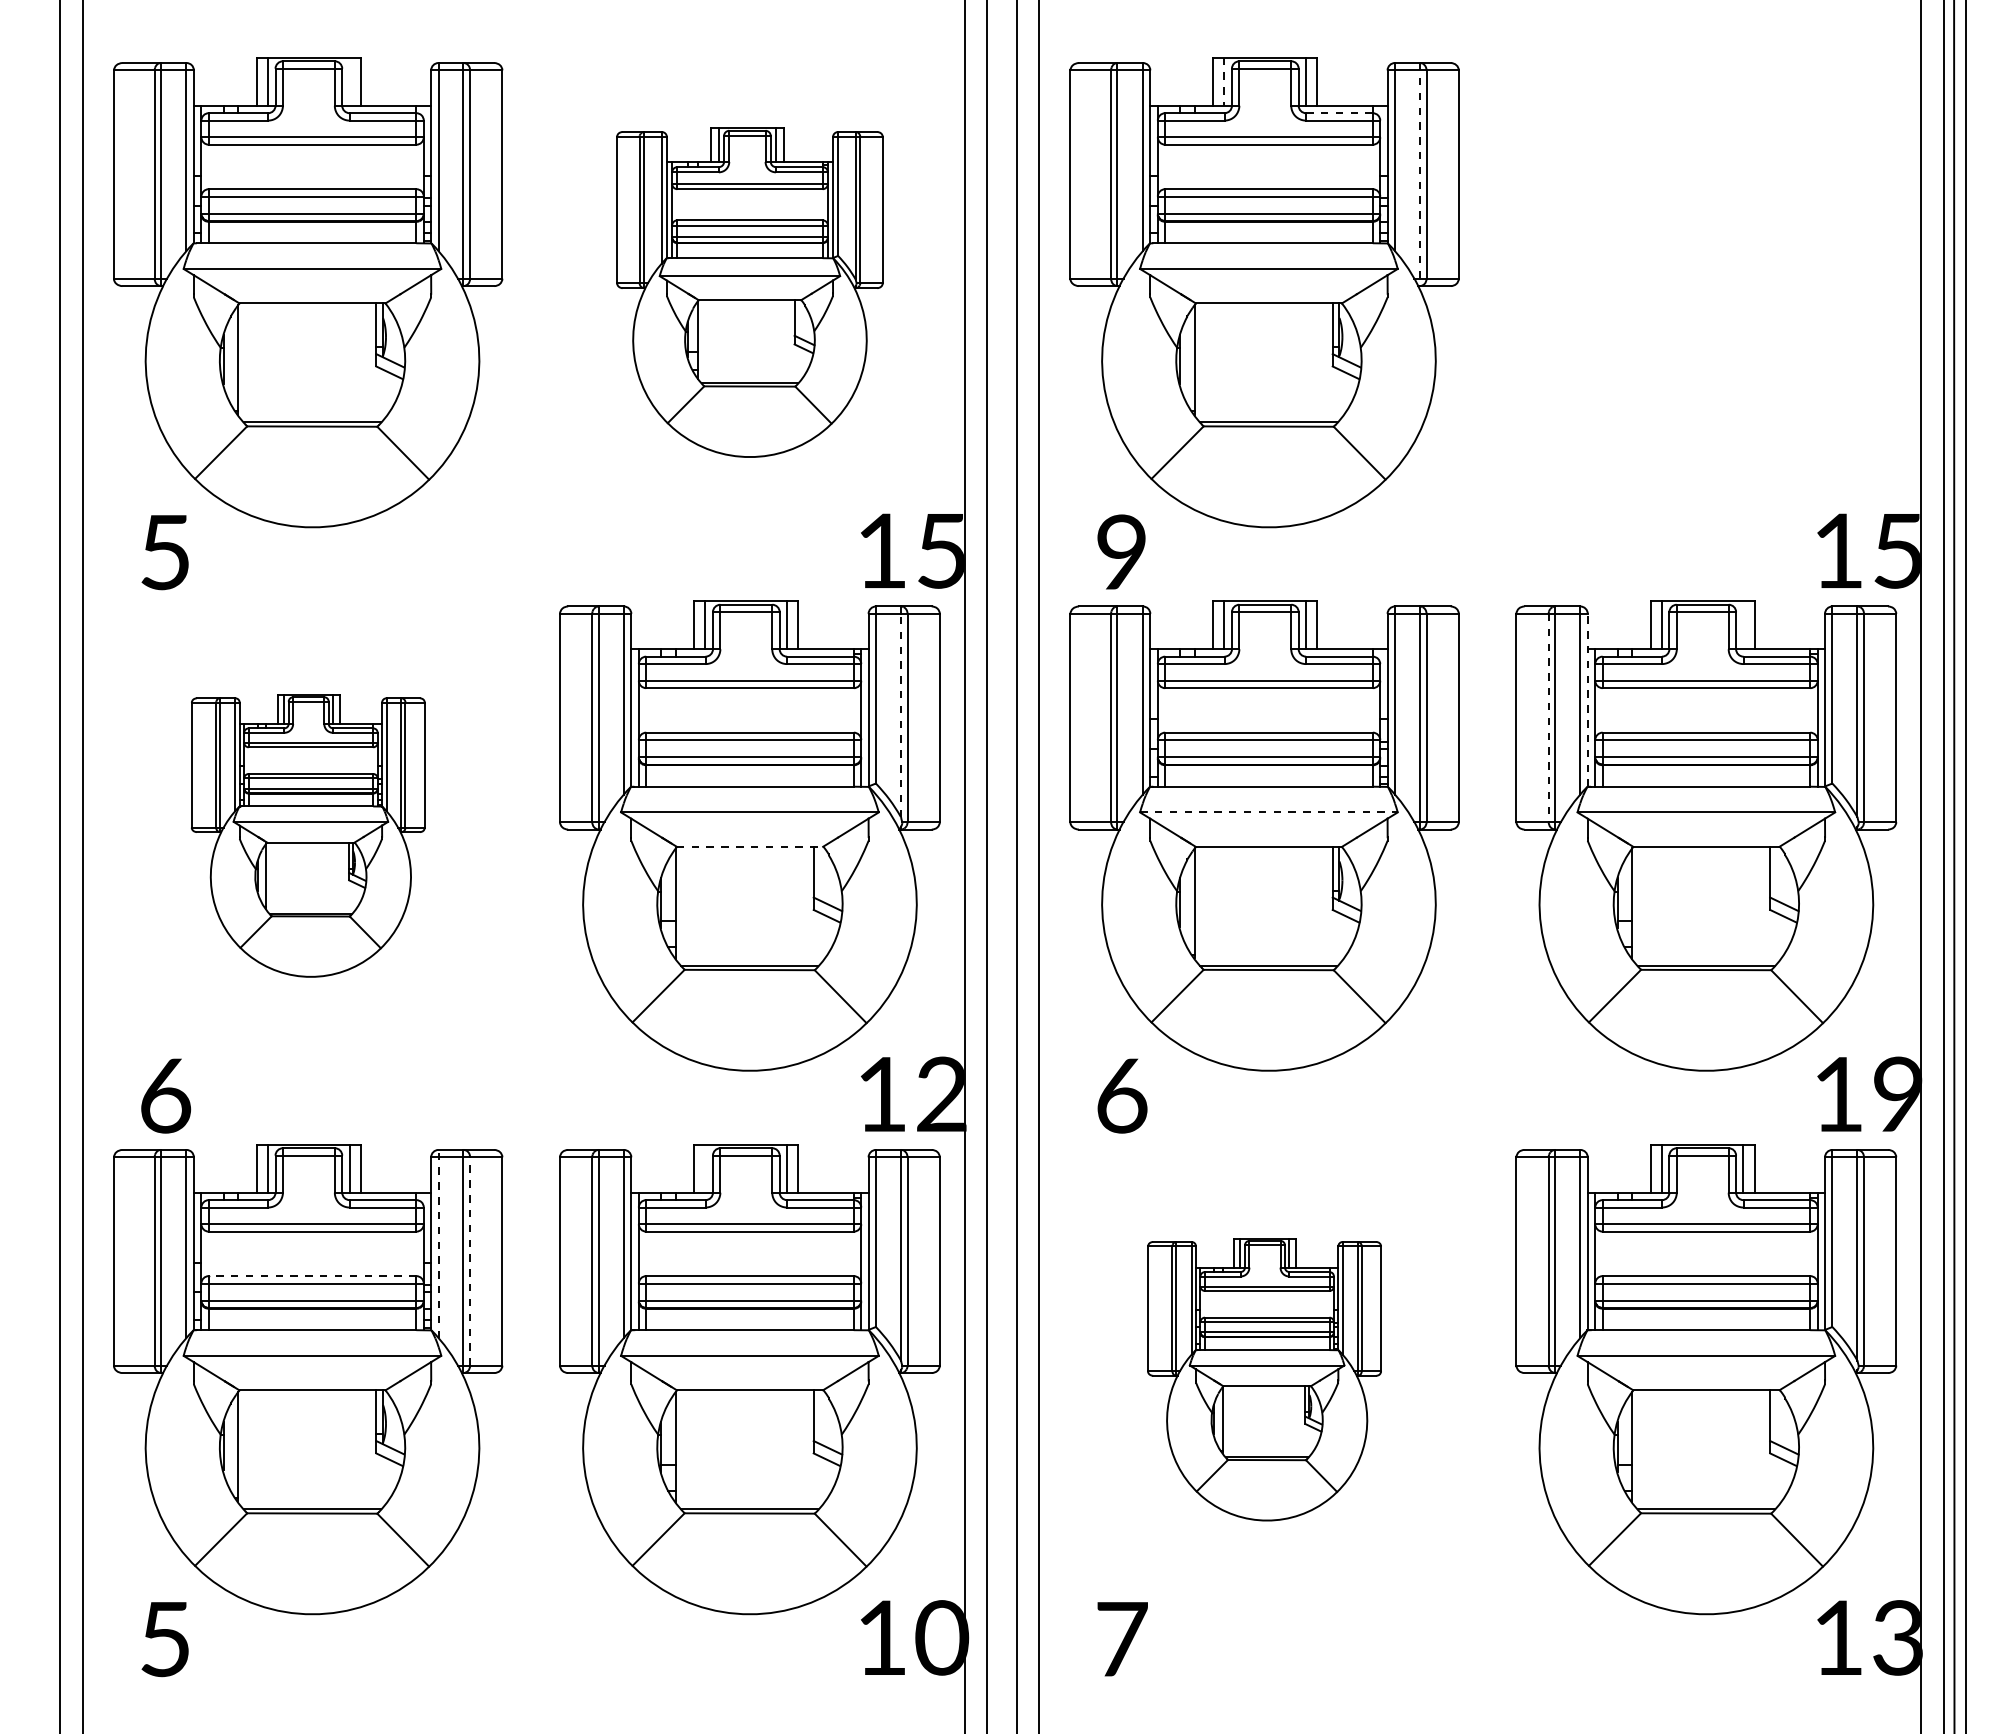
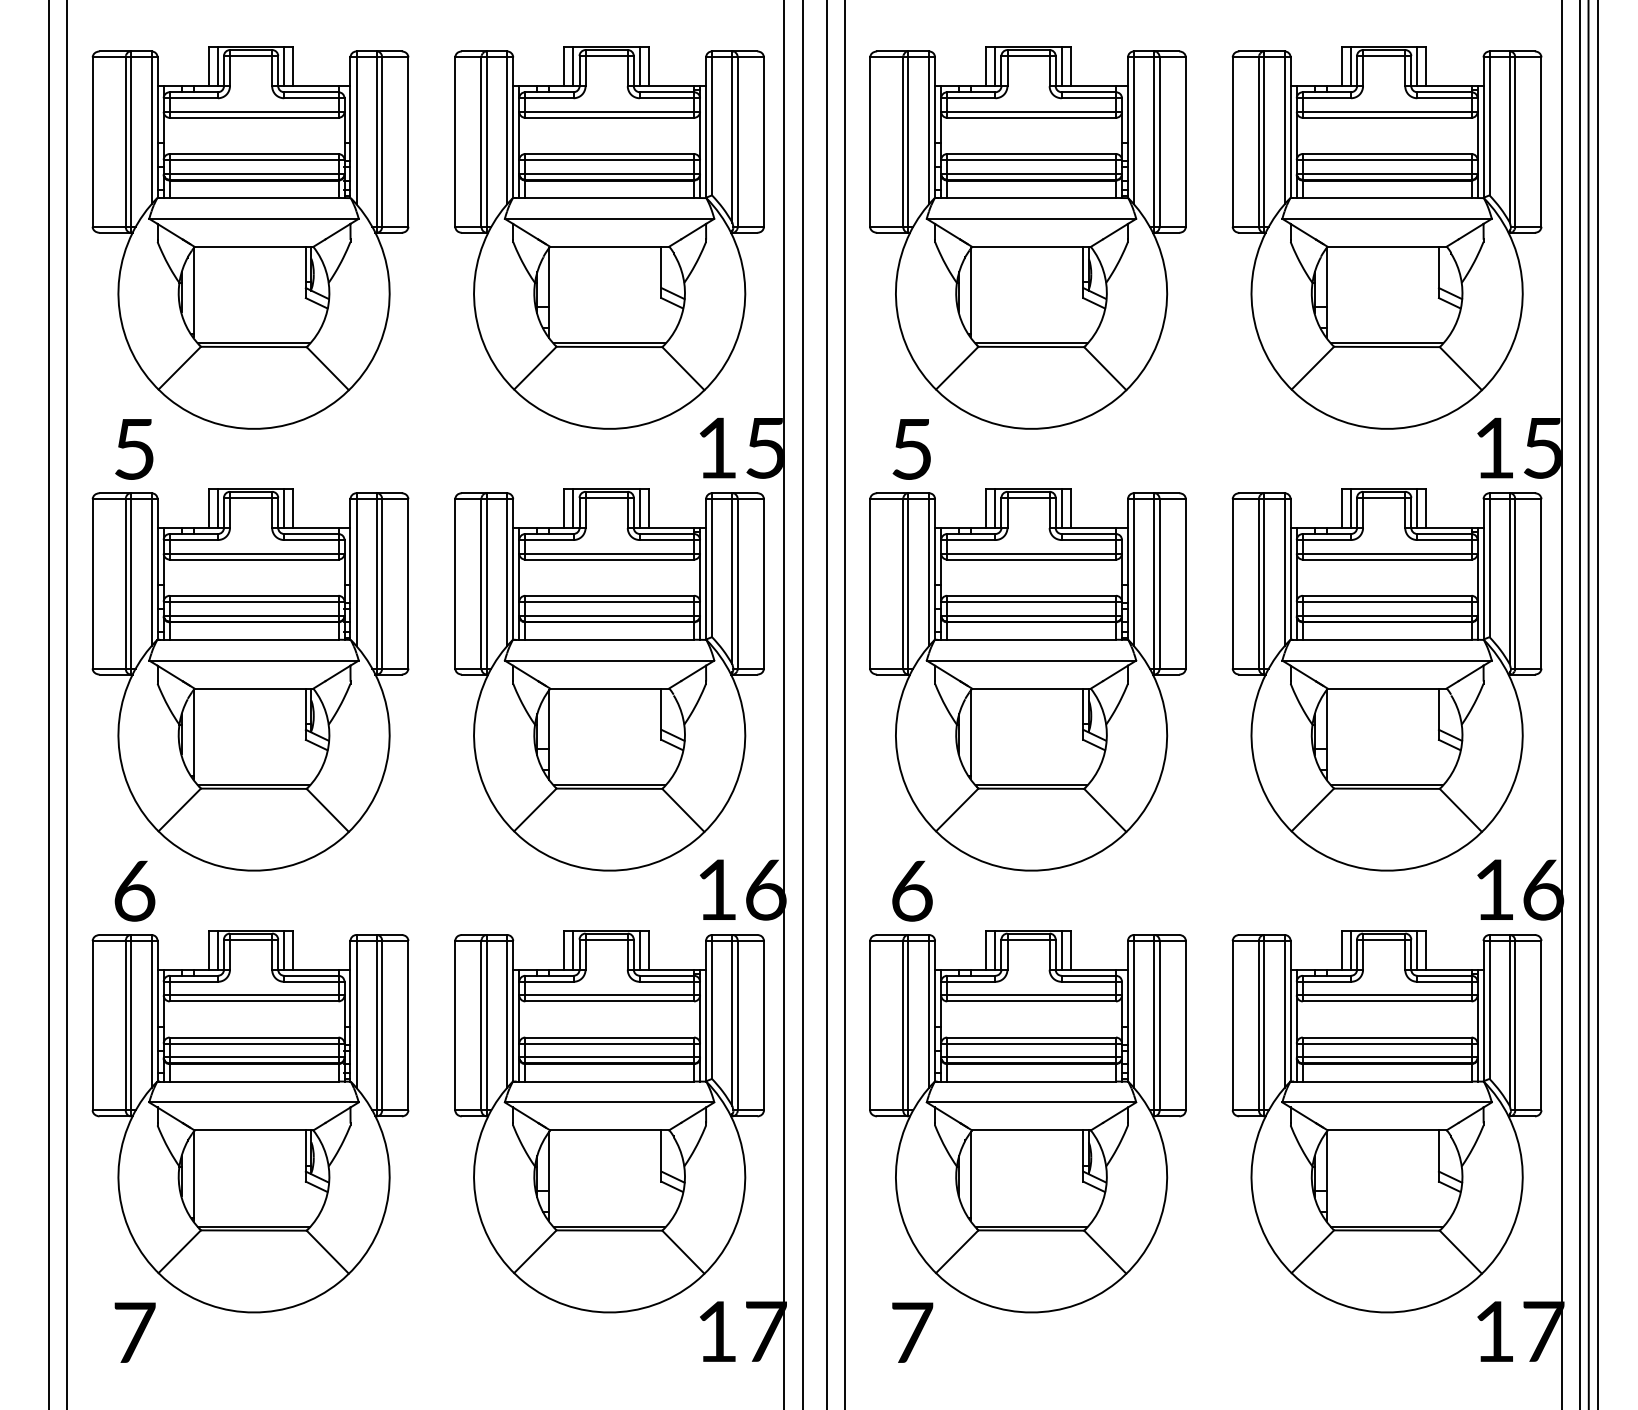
line: (349, 81) -> (284, 66), added
line: (1224, 82) -> (995, 67), dashed -> solid
line: (1338, 113) -> (1088, 92), dashed -> solid
line: (1419, 174) -> (1153, 142), dashed -> solid
part: (749, 292) -> (609, 237), size x1.43
part: (1706, 292) -> (1387, 237), added
text: (1121, 552) -> (911, 449), 9 -> 5
line: (1743, 625) -> (1417, 508), added
line: (1587, 699) -> (1290, 568), dashed -> solid
line: (900, 715) -> (732, 581), dashed -> solid
line: (1548, 718) -> (1258, 584), dashed -> solid
line: (1268, 812) -> (1031, 660), dashed -> solid
part: (308, 835) -> (250, 679), size x1.67
line: (750, 846) -> (610, 688), dashed -> solid
text: (942, 1094) -> (766, 889), 12 -> 16
text: (1899, 1094) -> (1544, 889), 19 -> 16
line: (705, 1168) -> (573, 950), added
line: (438, 1243) -> (356, 1011), dashed -> solid
line: (470, 1260) -> (382, 1024), dashed -> solid
line: (312, 1276) -> (254, 1037), dashed -> solid
part: (1264, 1379) -> (1027, 1121), size x1.67
text: (942, 1637) -> (766, 1331), 10 -> 17
text: (1898, 1637) -> (1543, 1331), 13 -> 17
text: (166, 1639) -> (135, 1332), 5 -> 7

